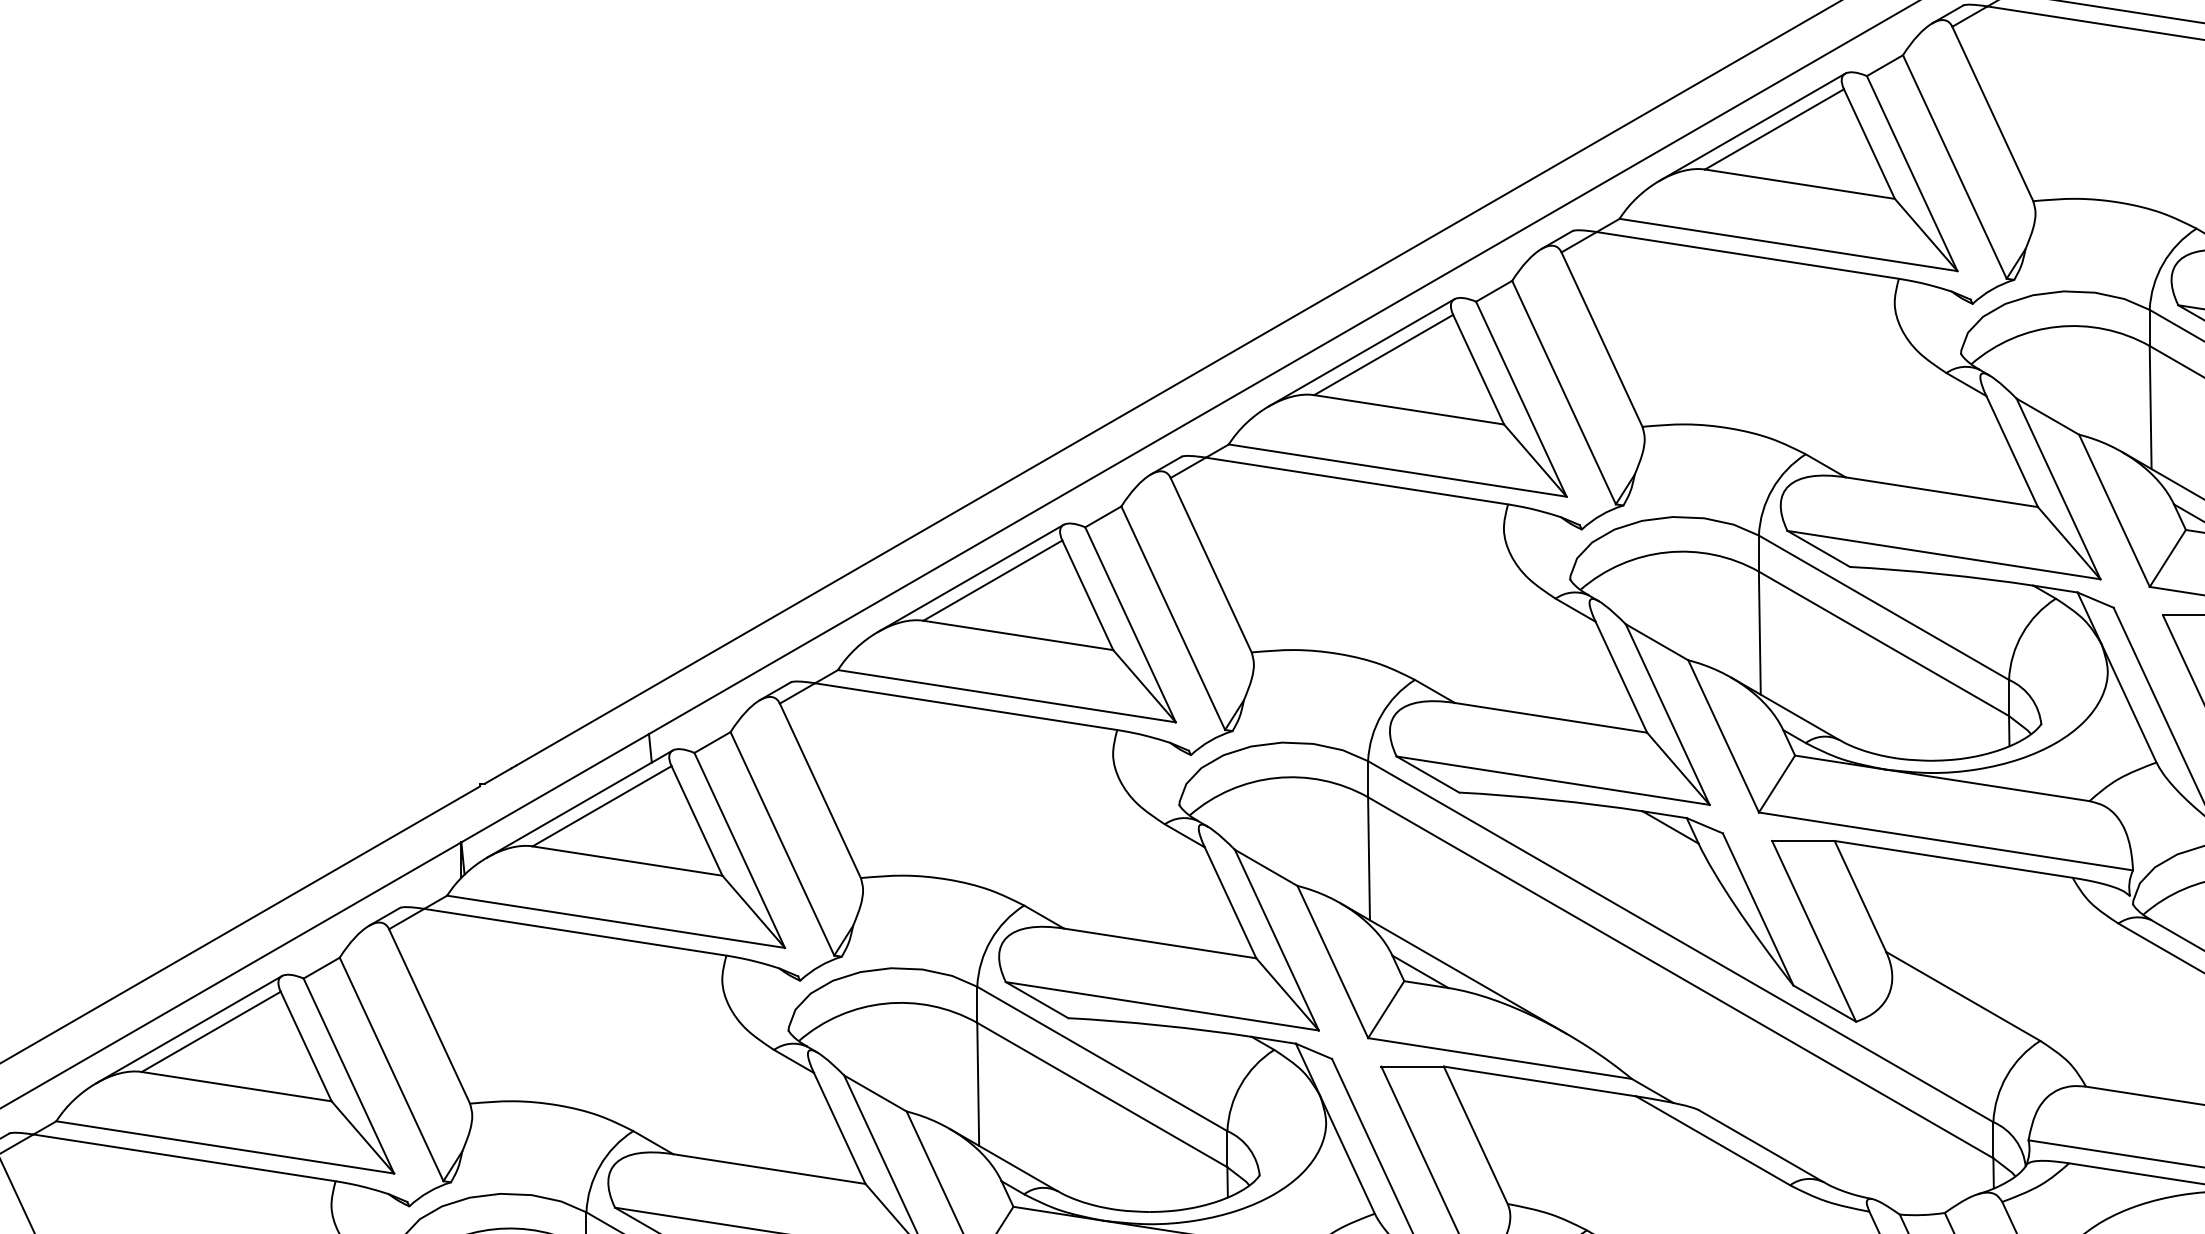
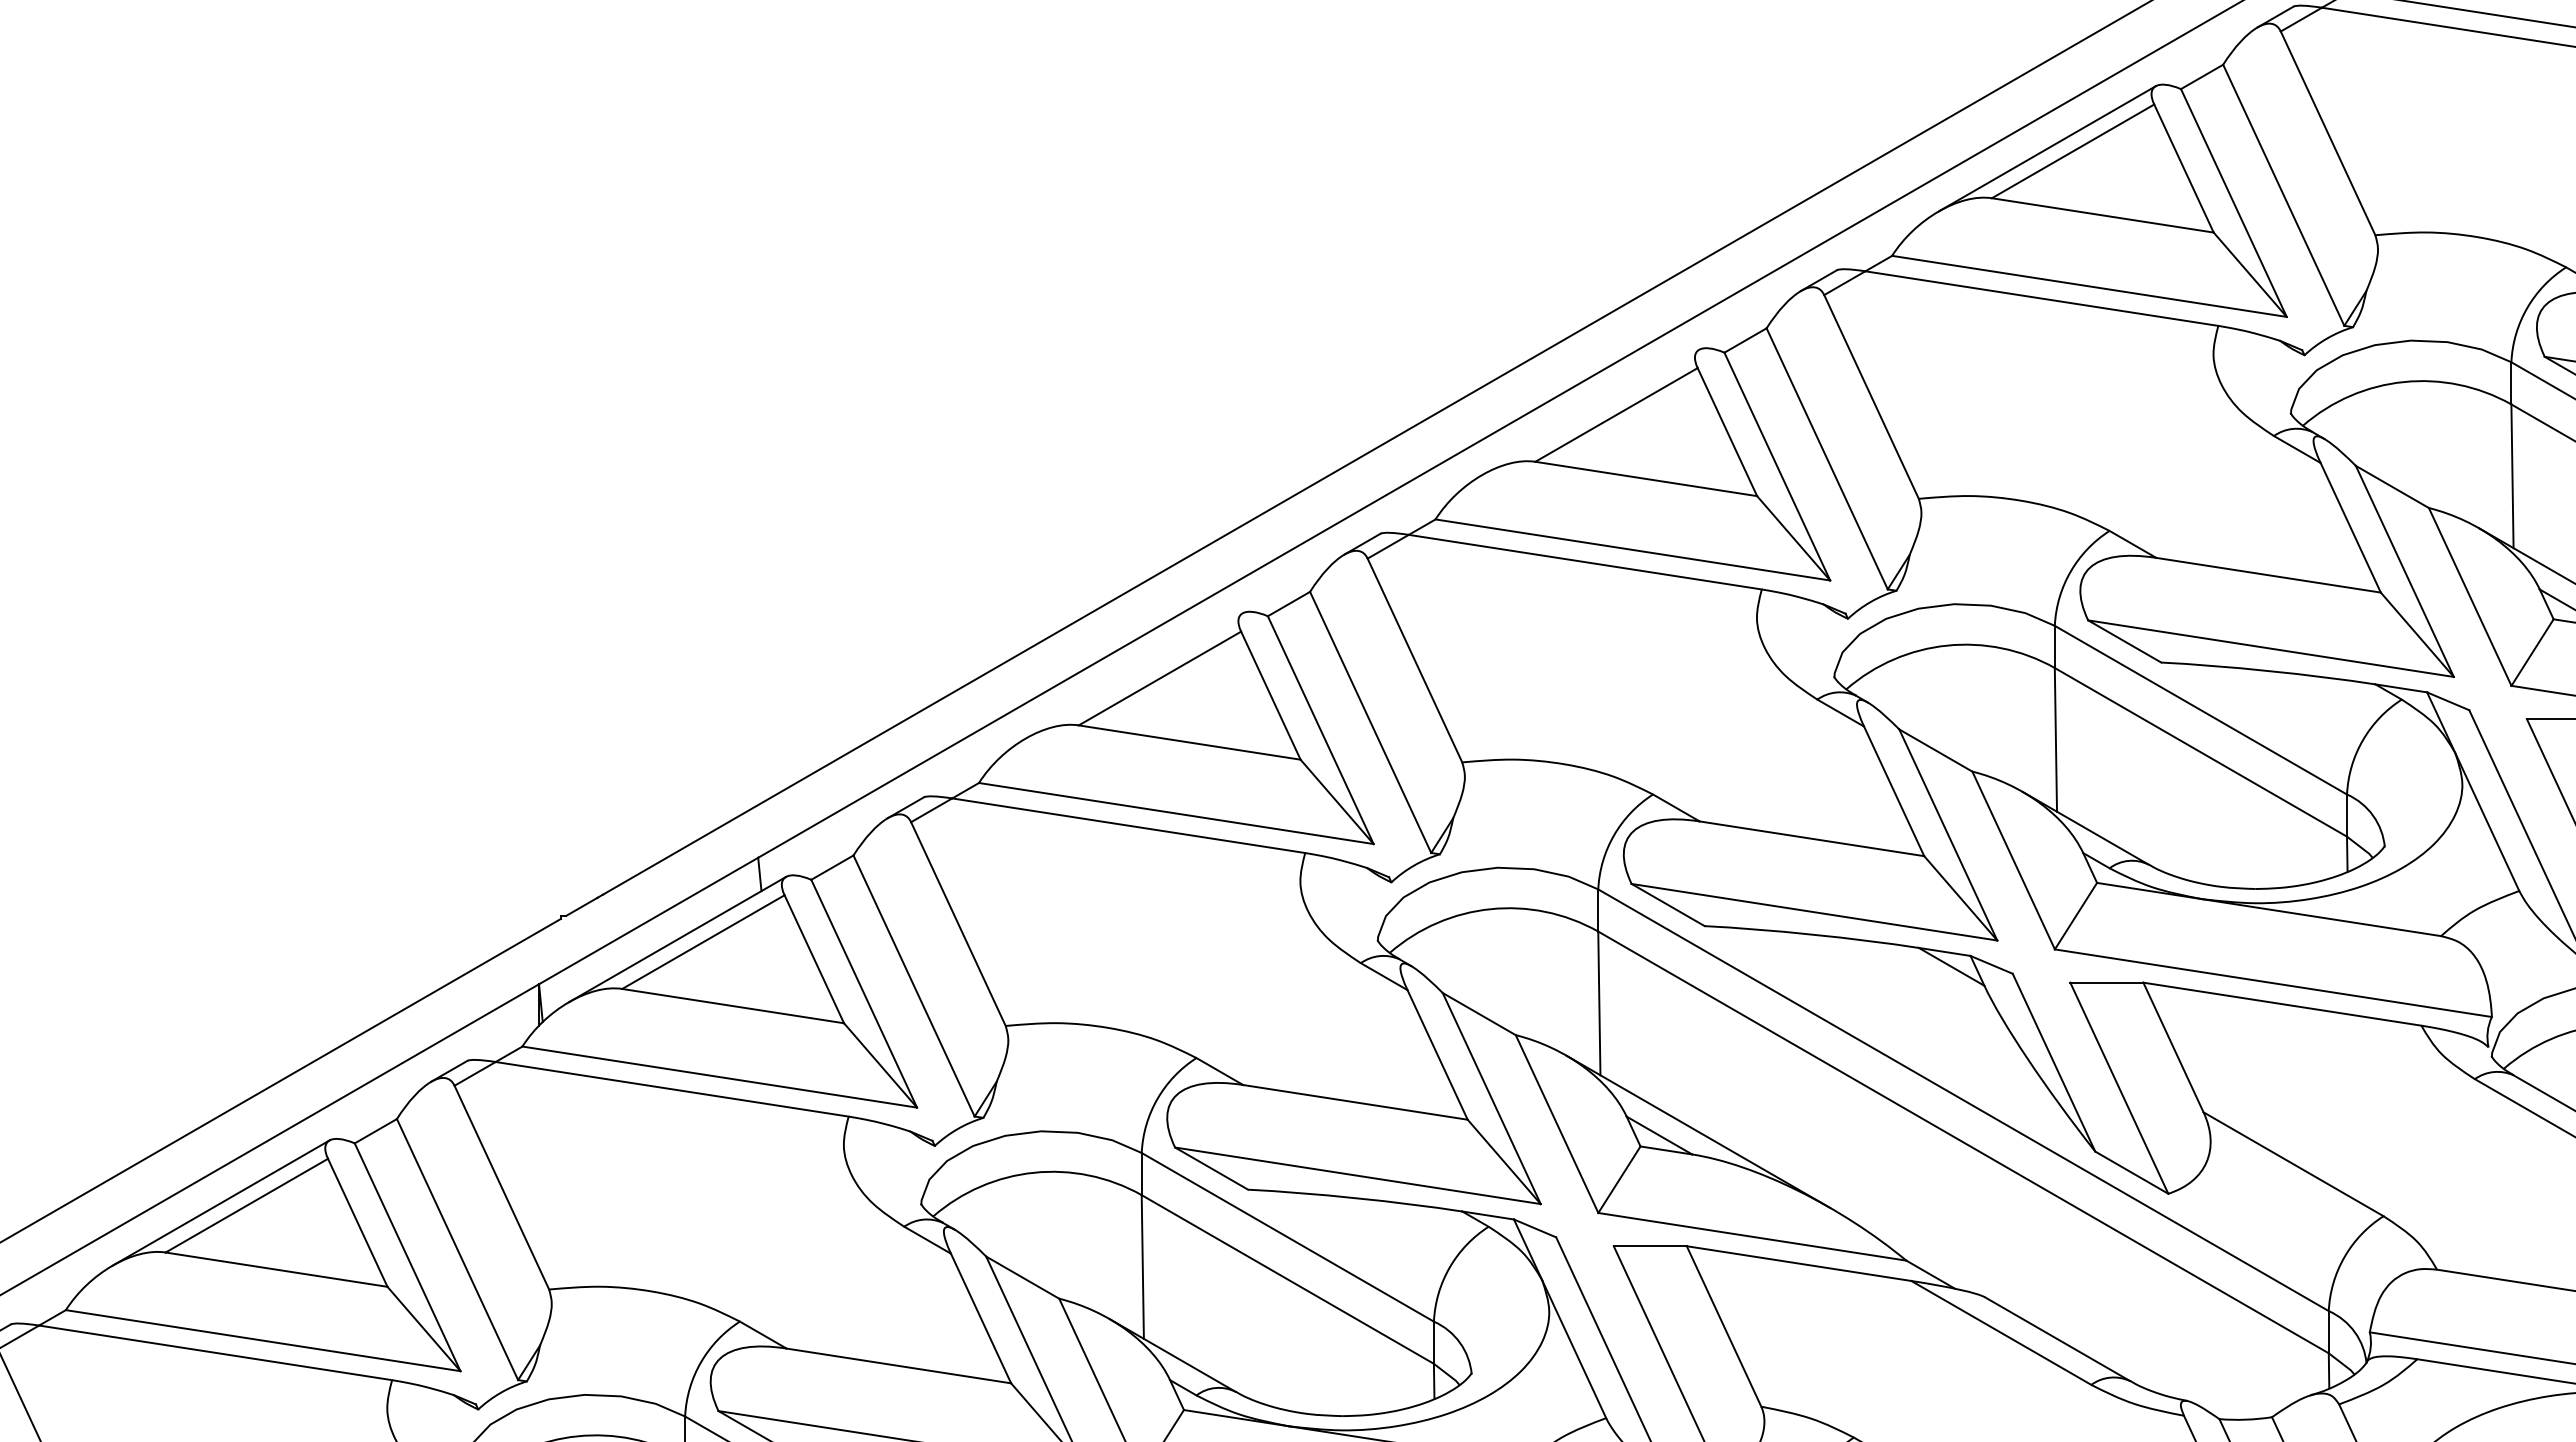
line: (1361, 352) -> (1590, 412), removed
line: (970, 578) -> (1133, 675), removed

